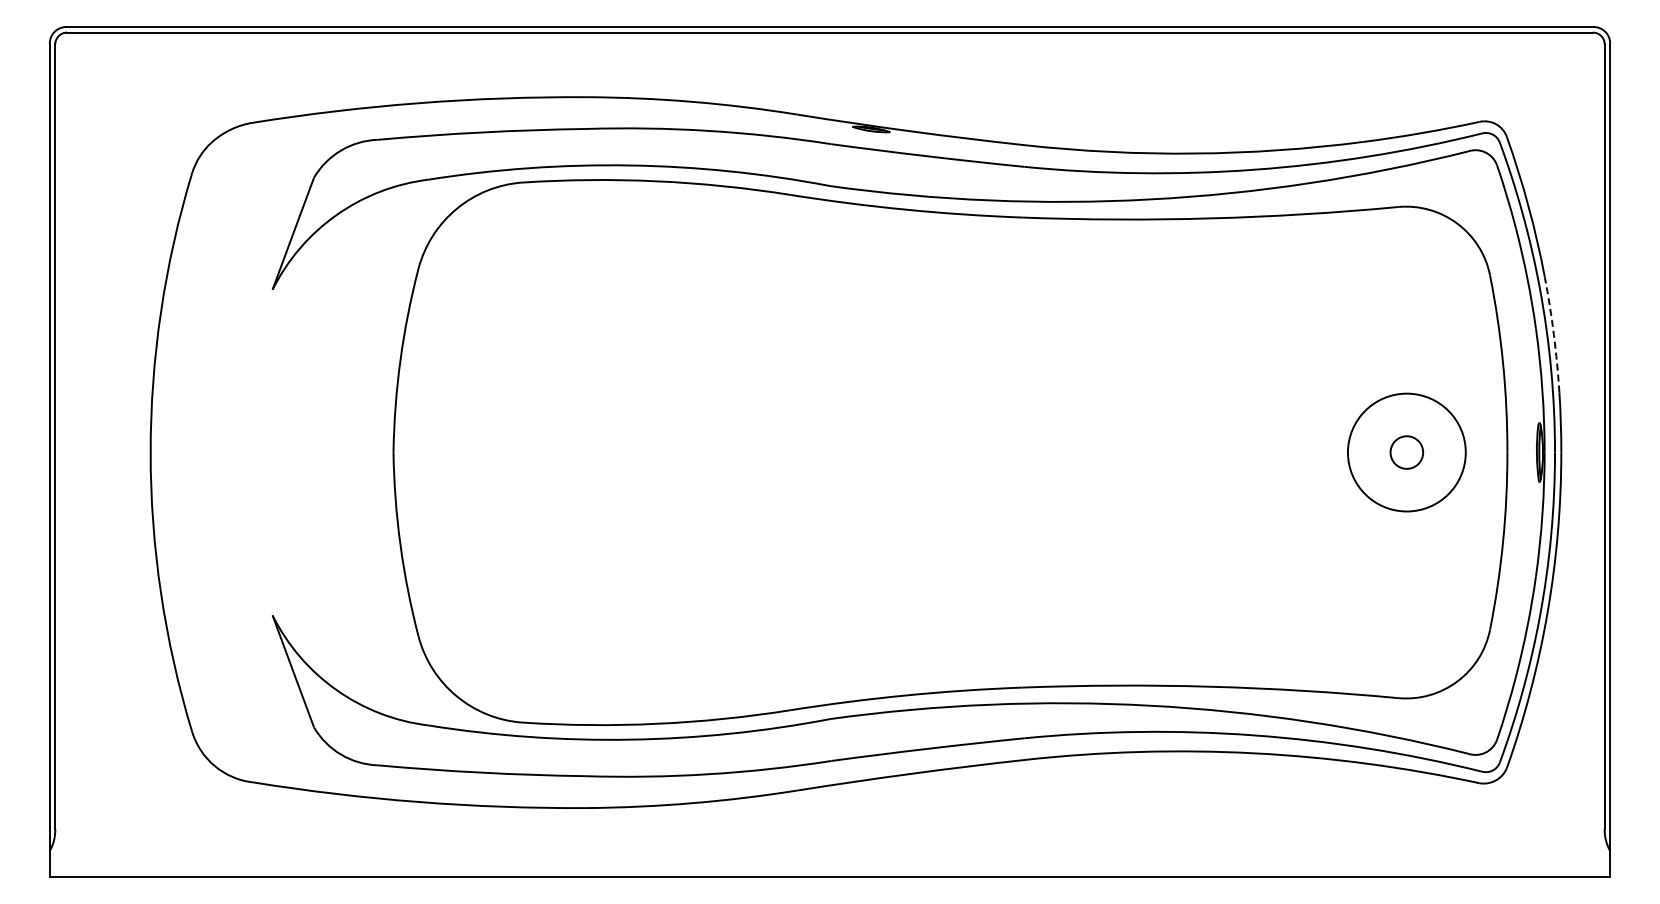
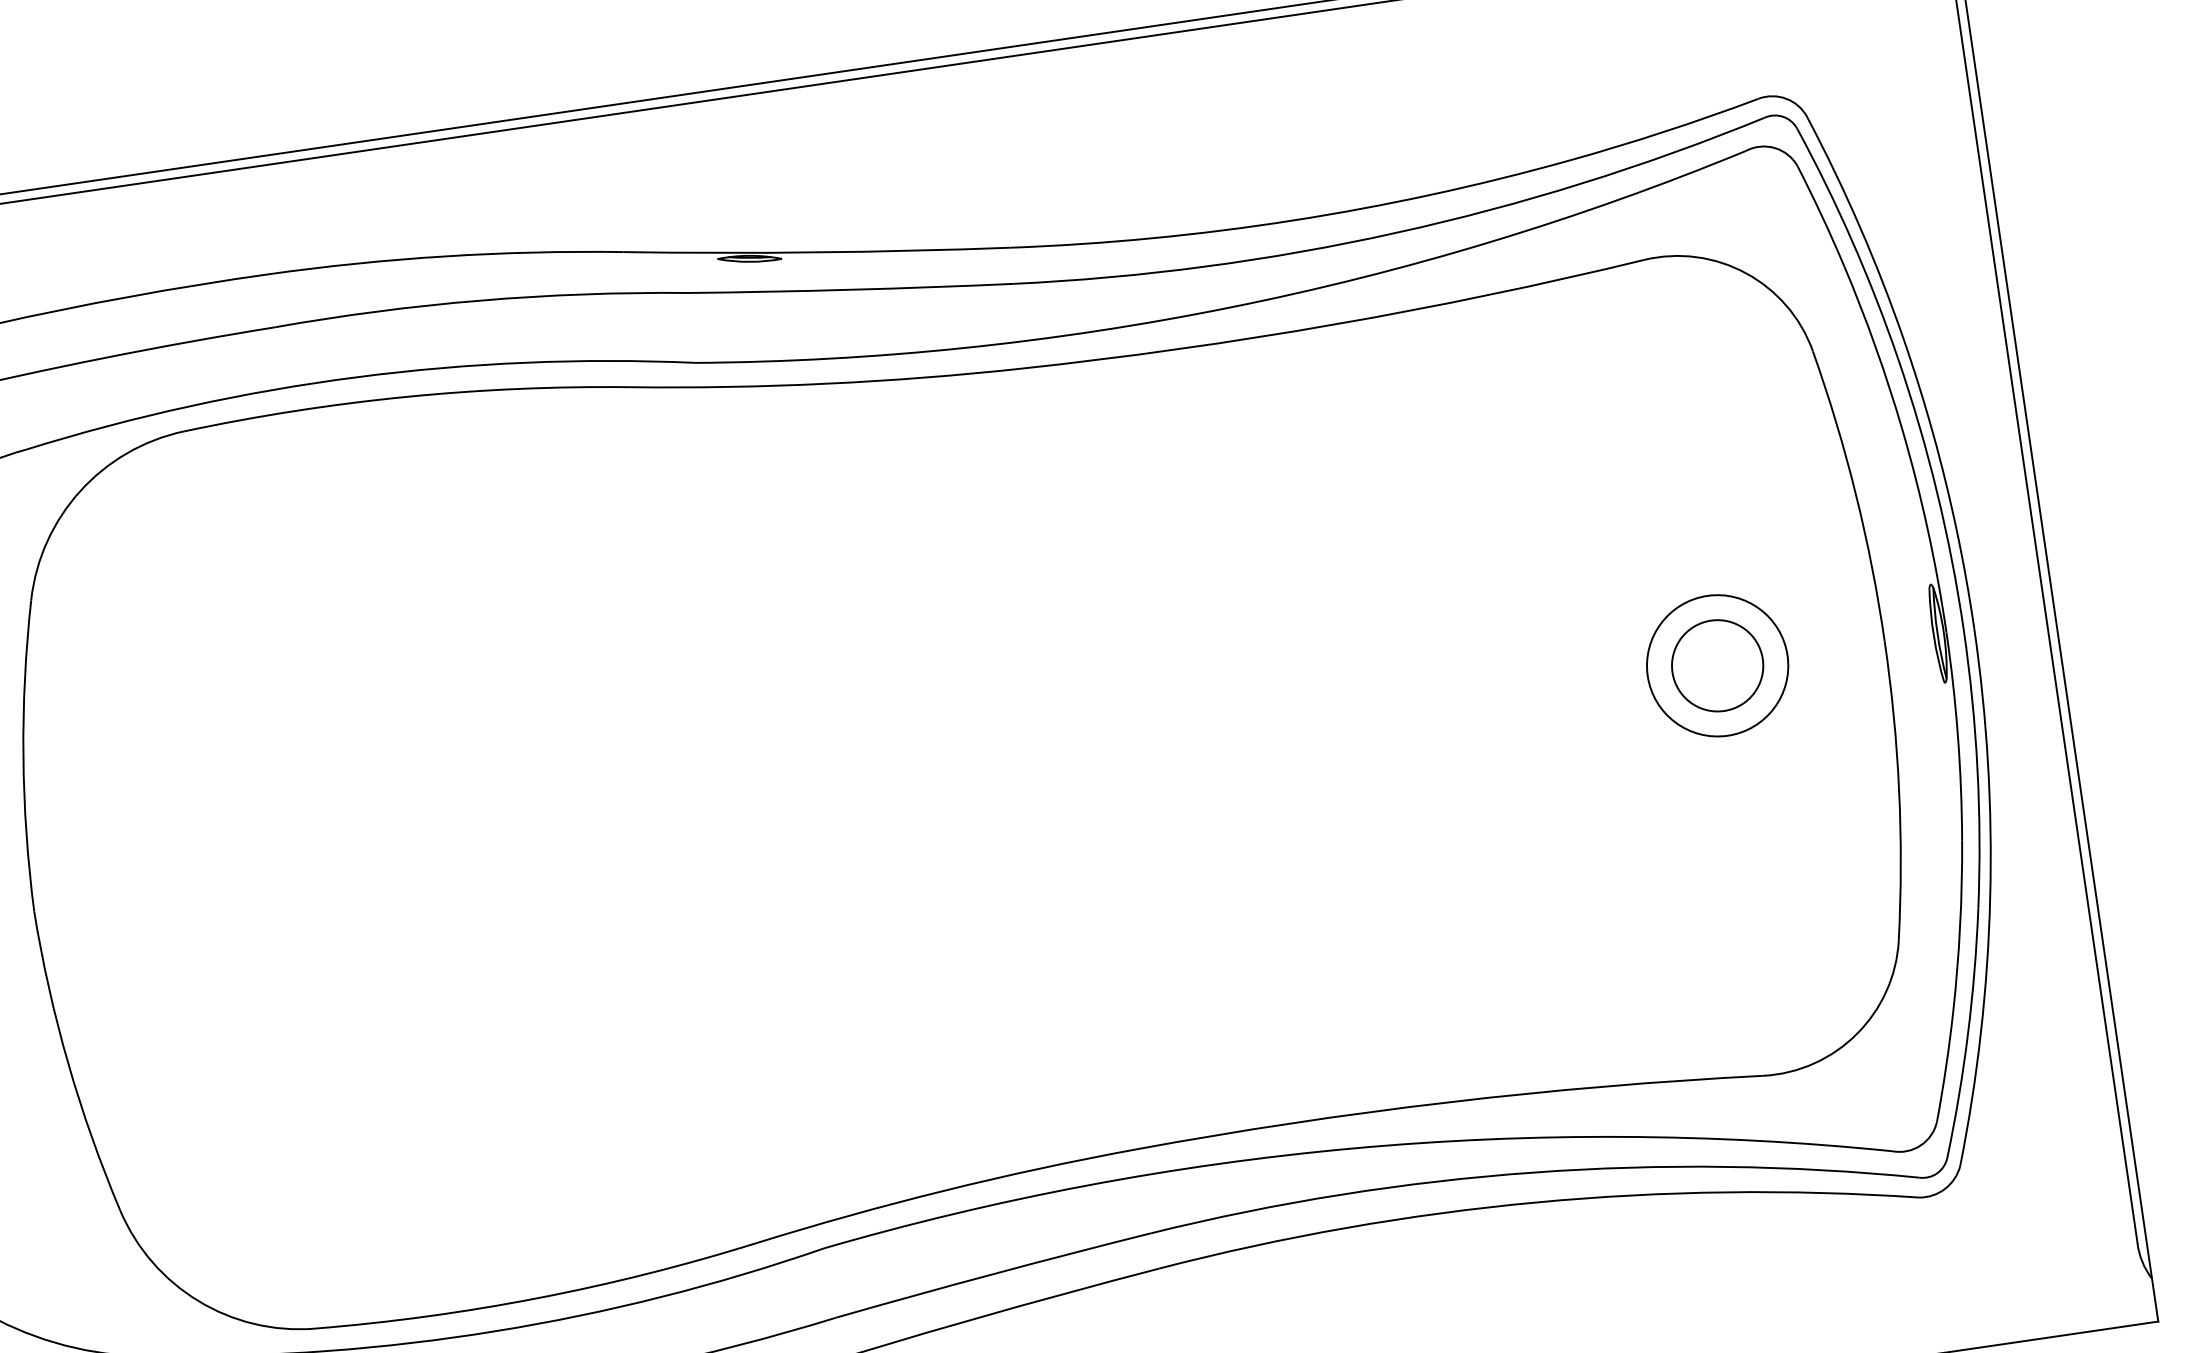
arc: (1553, 334) -> (1932, 434), dashed -> solid
circle: (1406, 452) -> (1717, 665), size x0.71
circle: (1406, 452) -> (1717, 665), size x1.67

